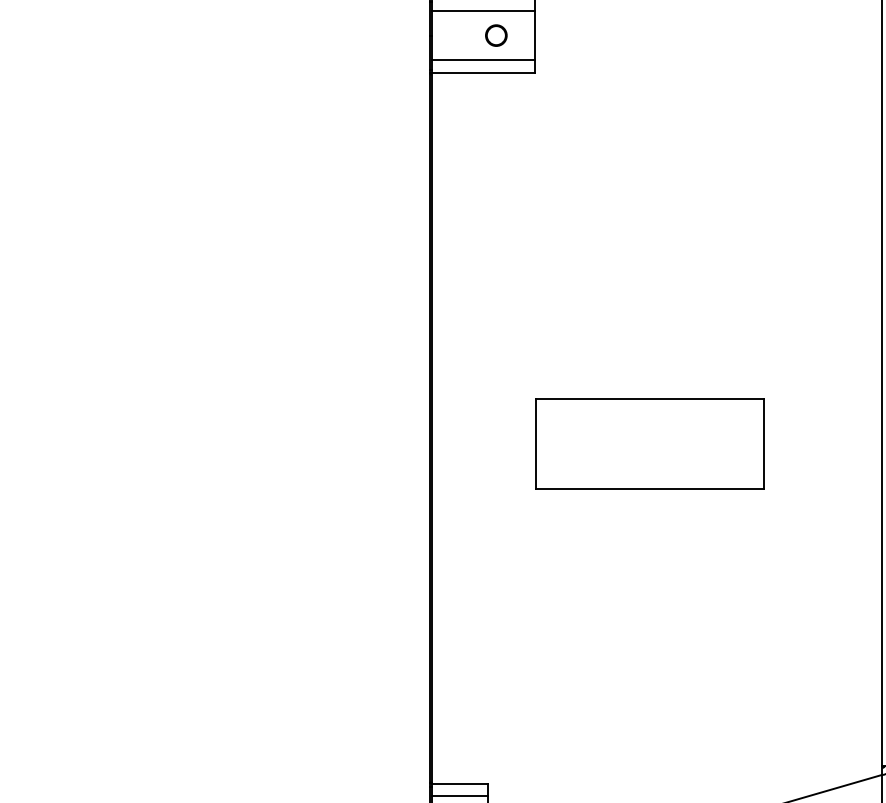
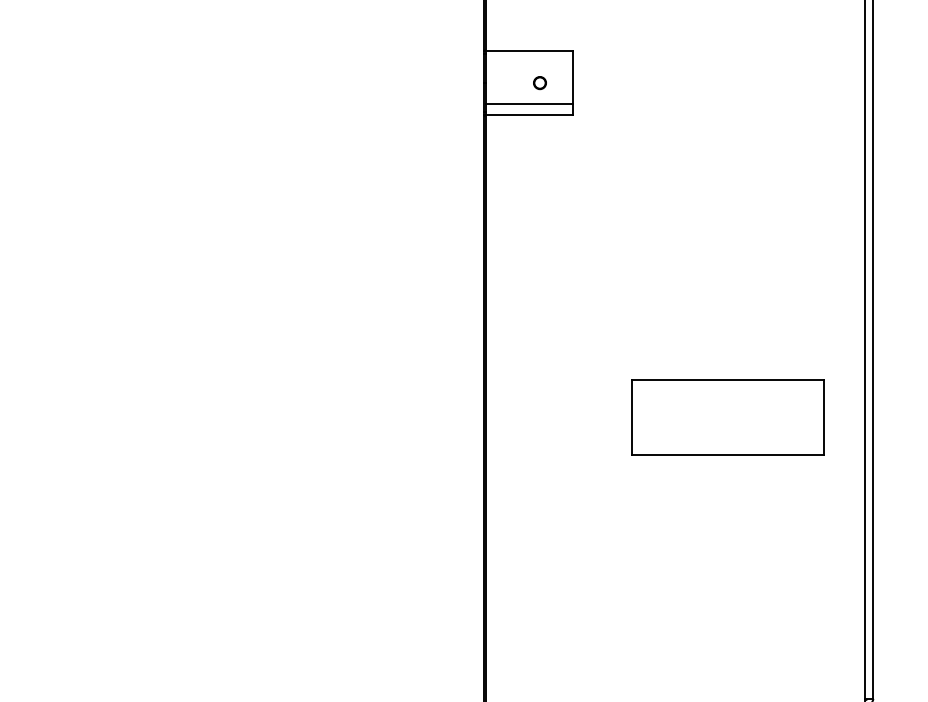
line: (482, 11) -> (528, 62), removed
circle: (495, 34) -> (539, 82), size x0.7
part: (648, 444) -> (727, 417), moved

